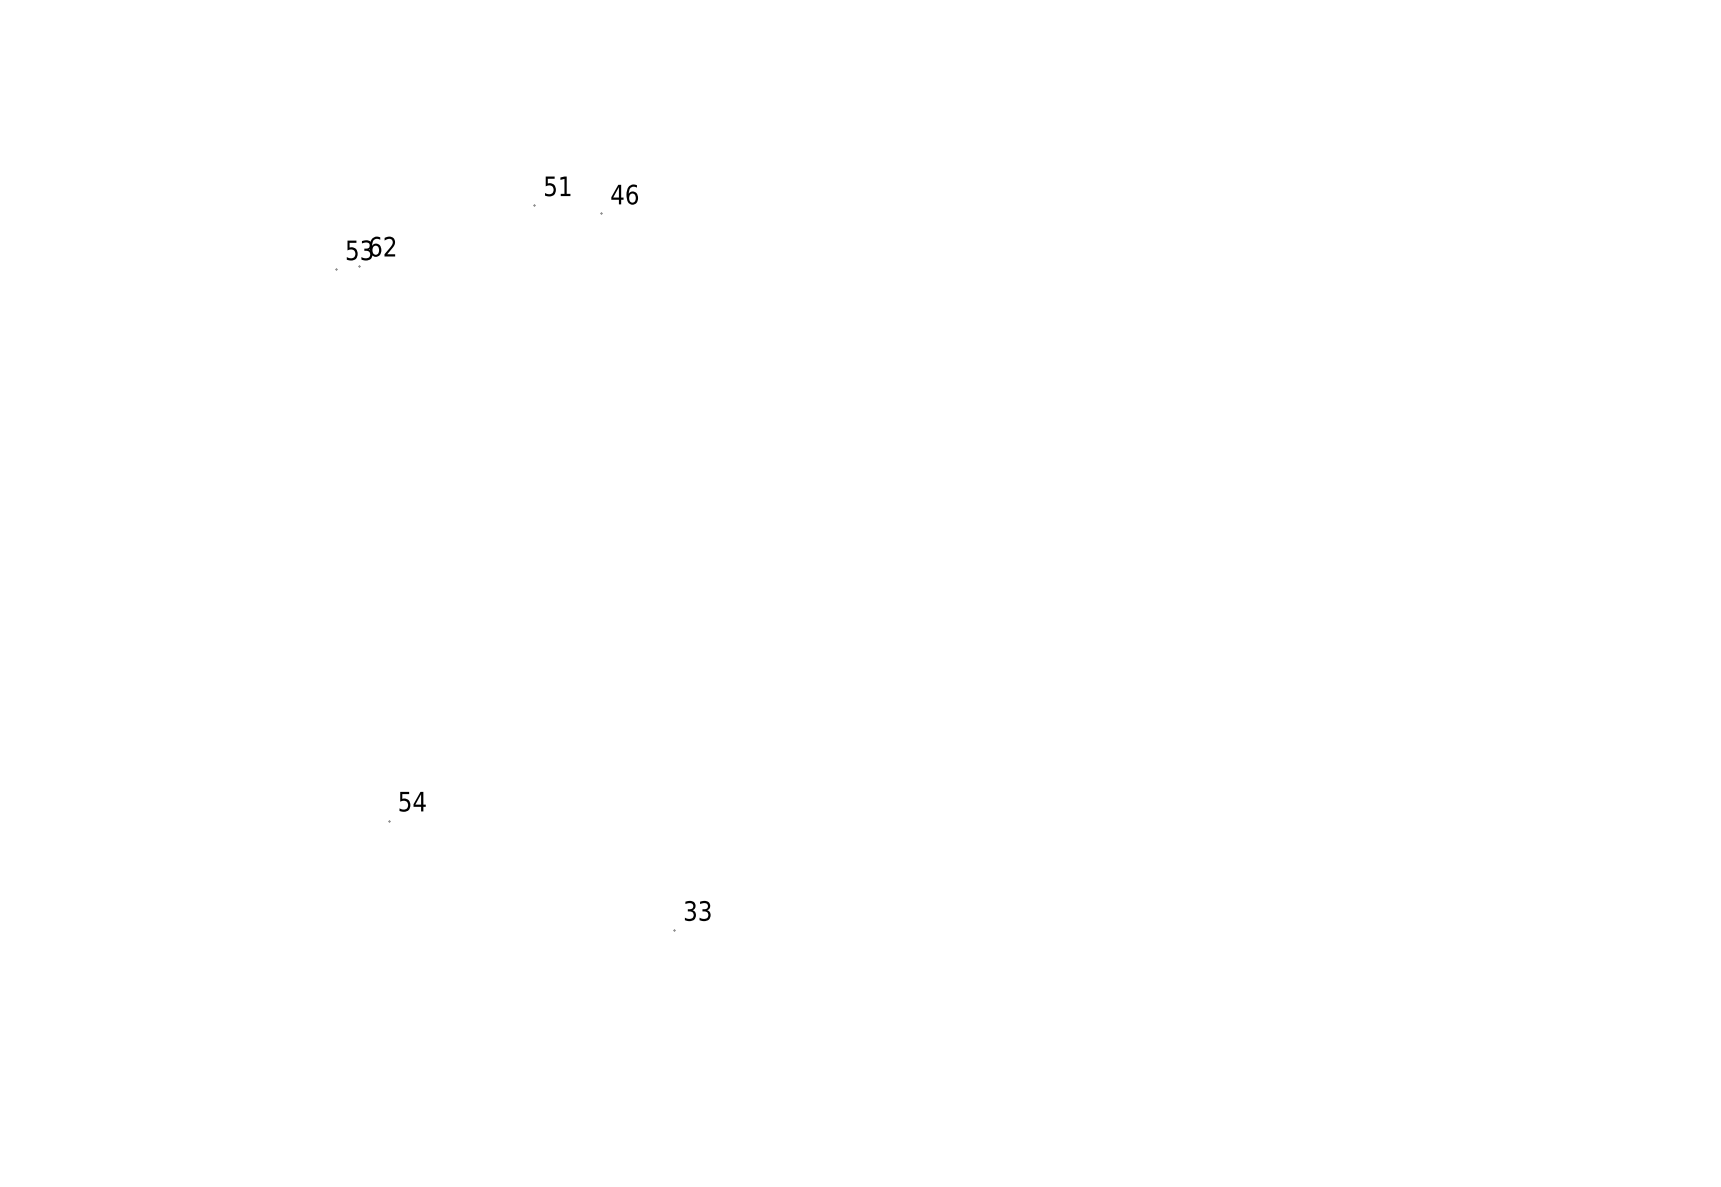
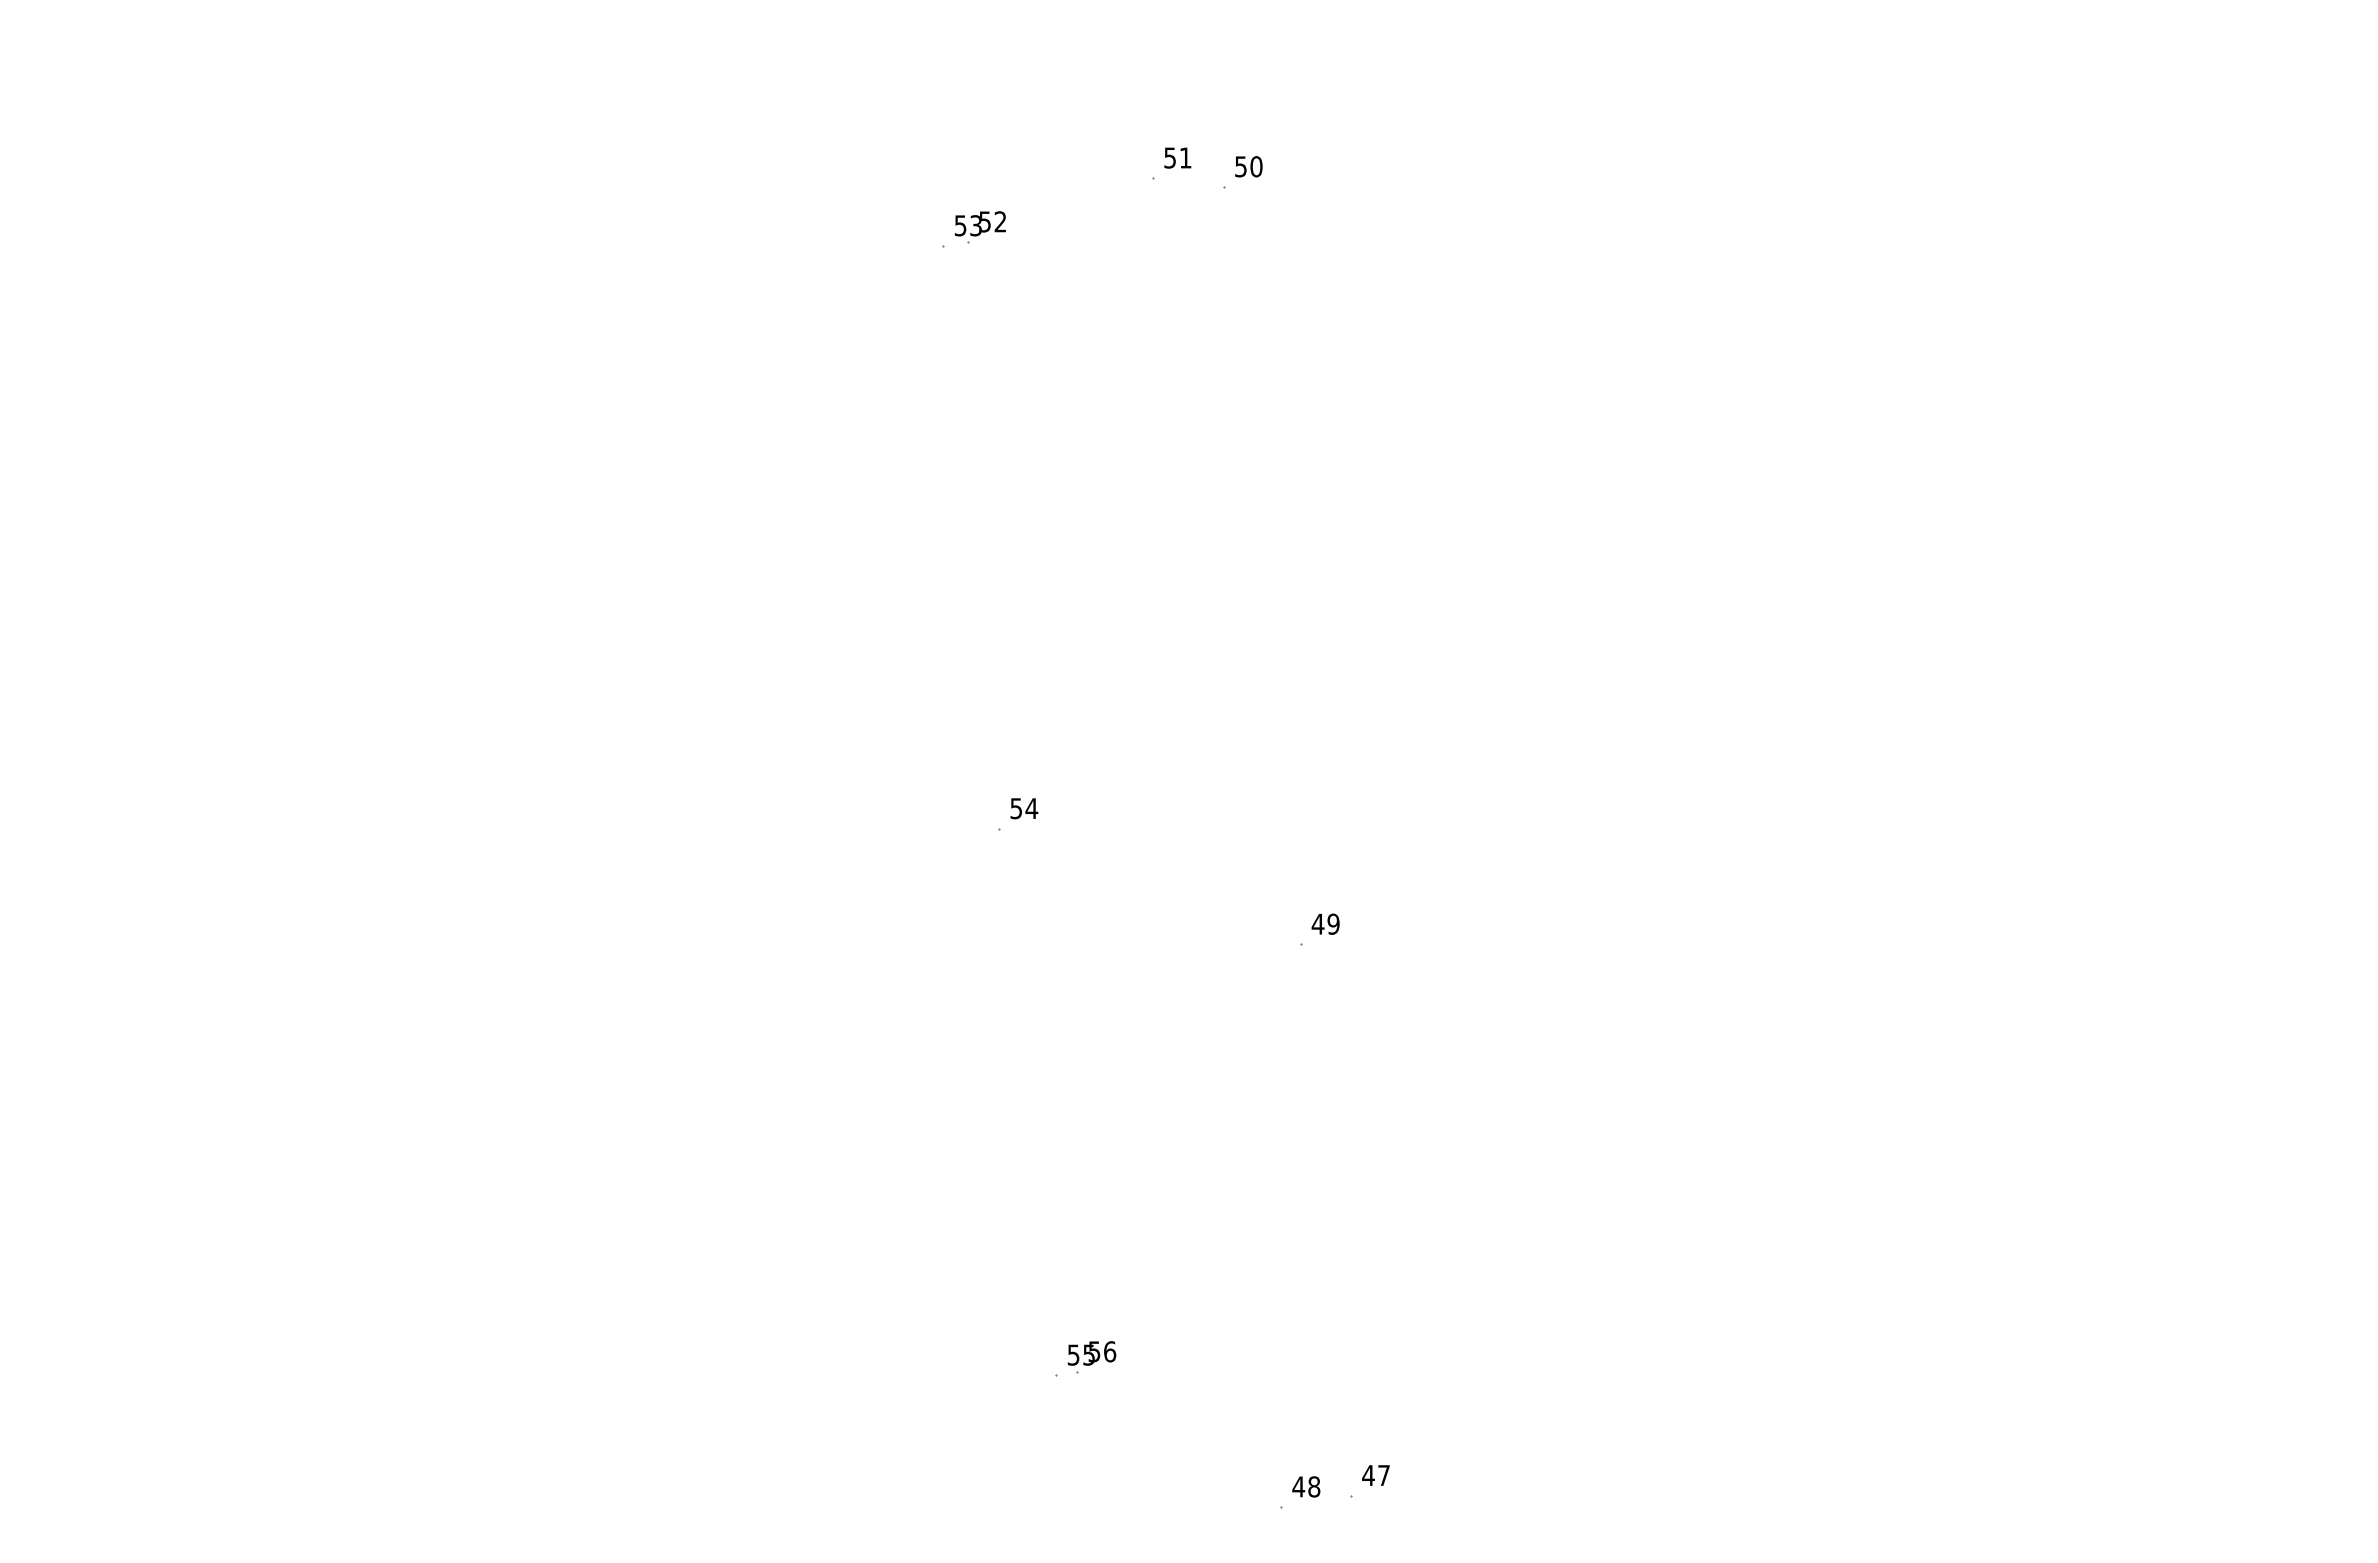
text: (624, 194) -> (1248, 166), 46 -> 50
text: (375, 246) -> (985, 221), 62 -> 52
text: (697, 910) -> (1325, 923), 33 -> 49

